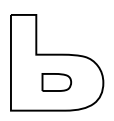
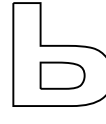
part: (56, 82) -> (62, 75), size x1.43

